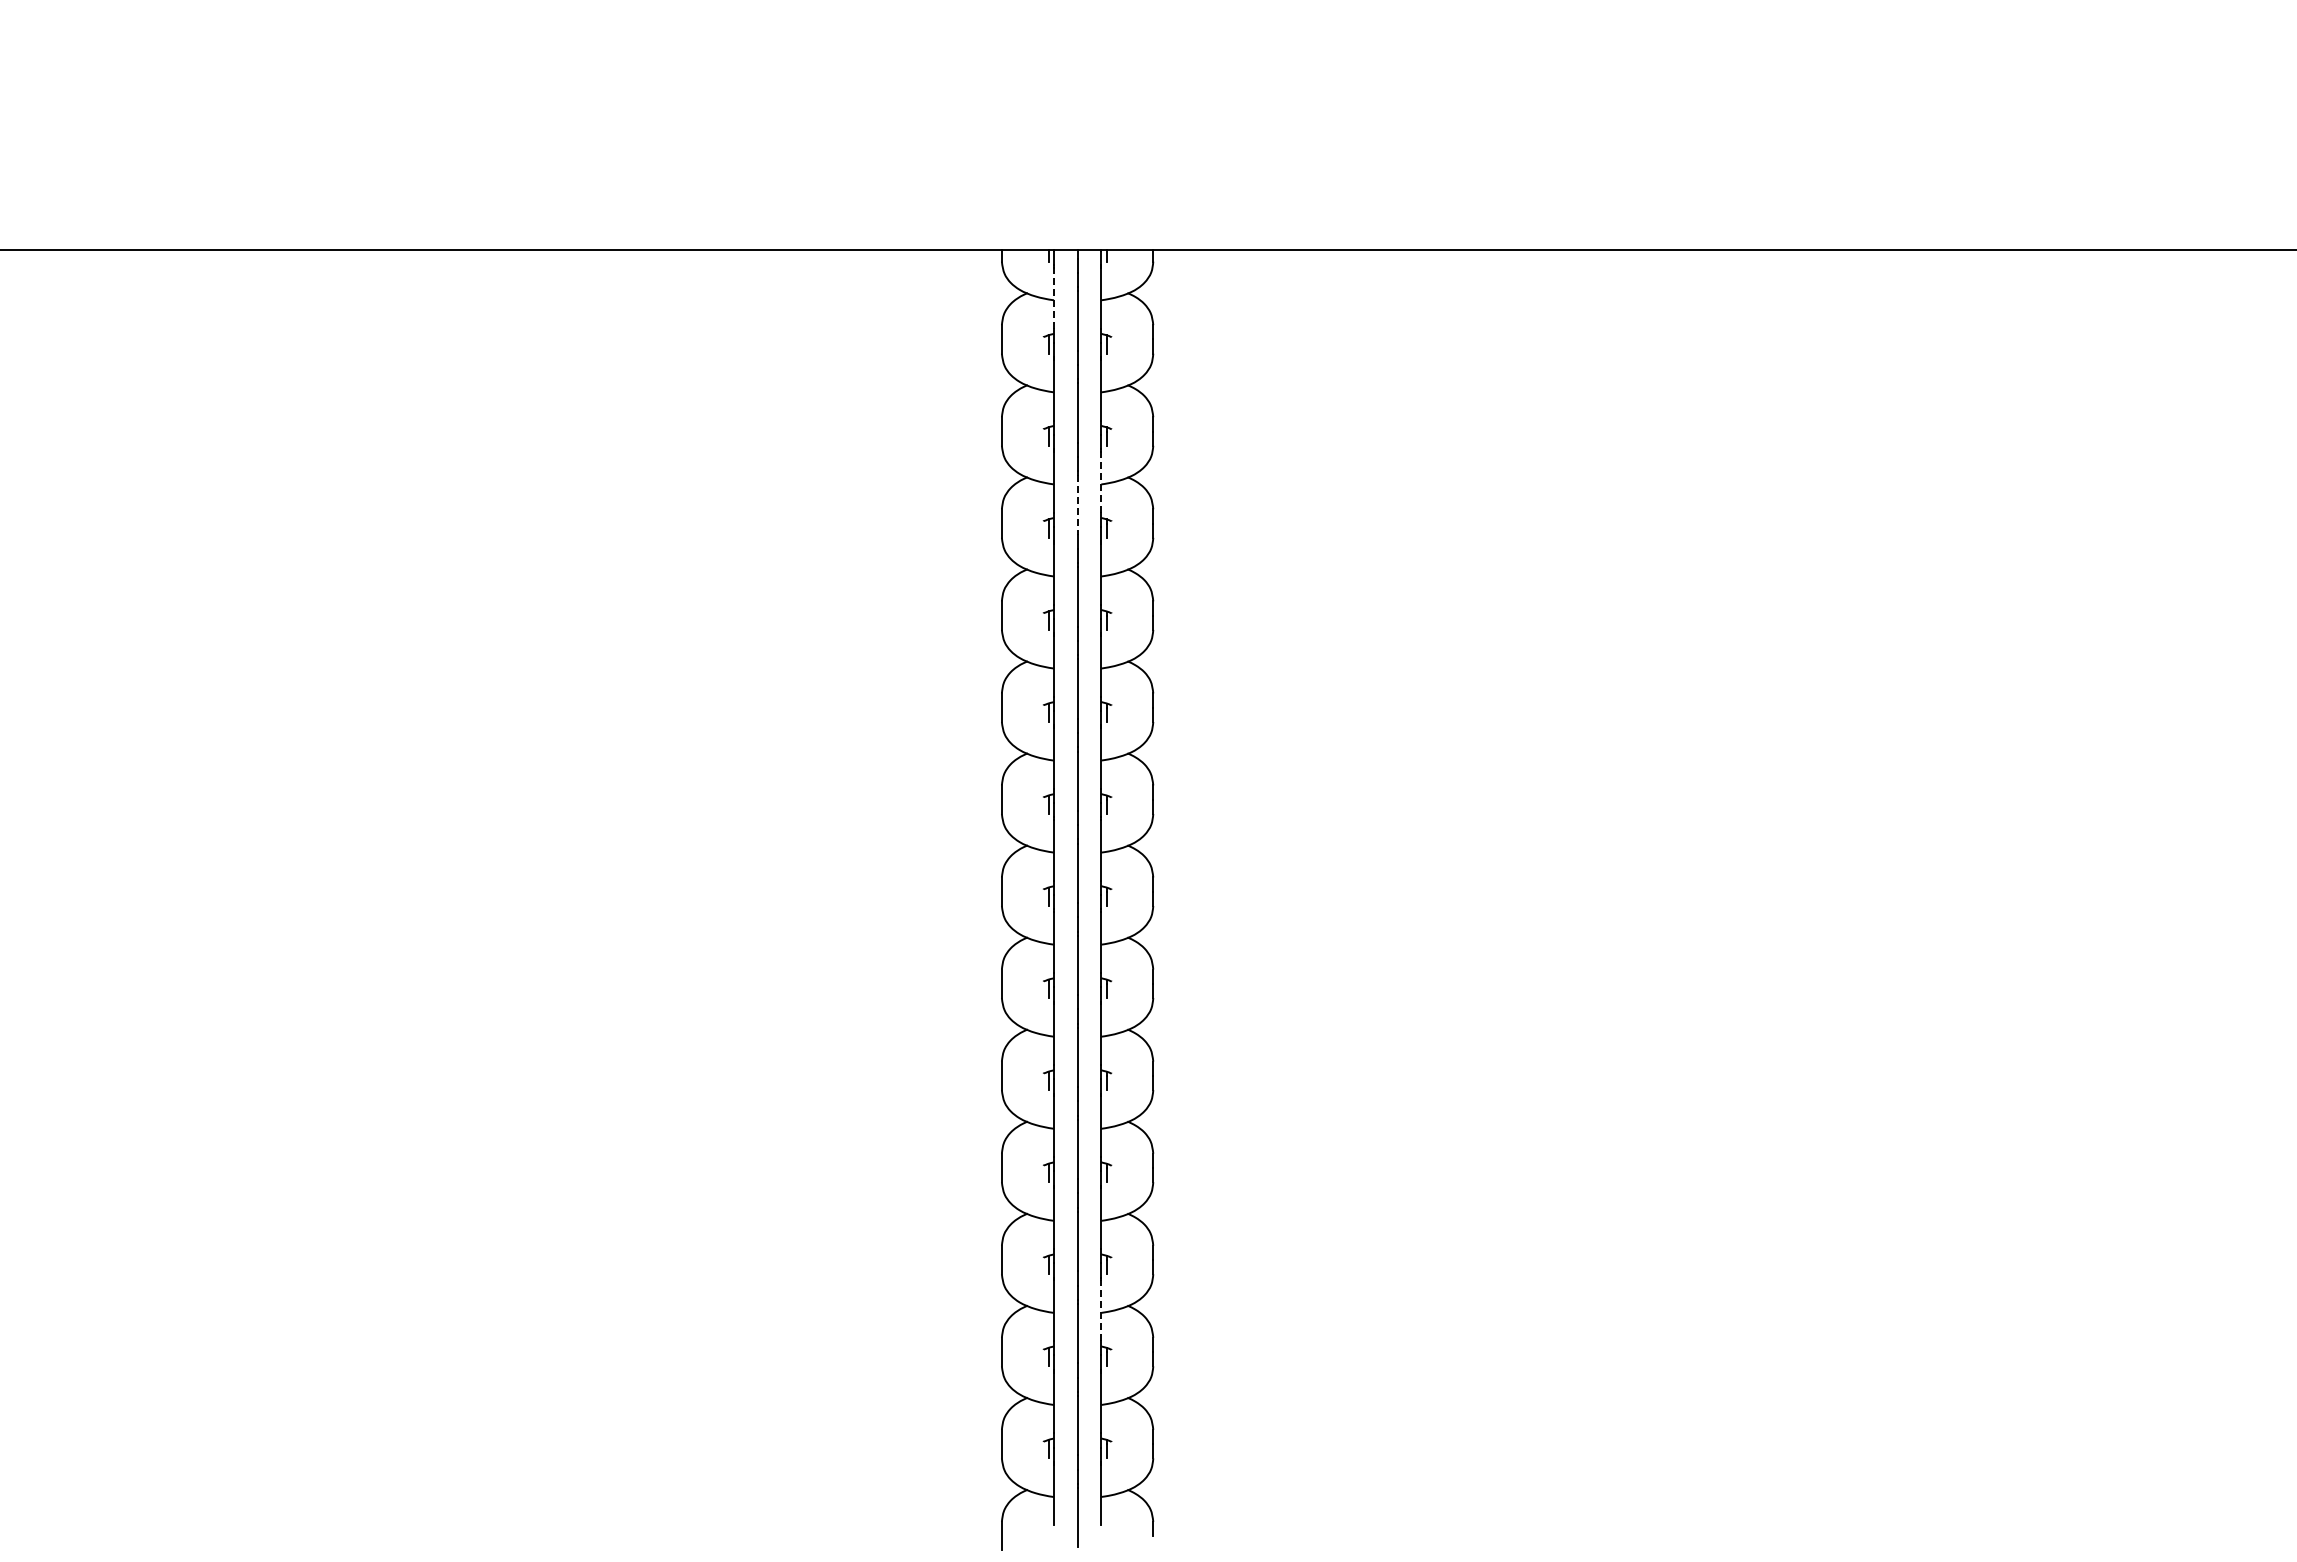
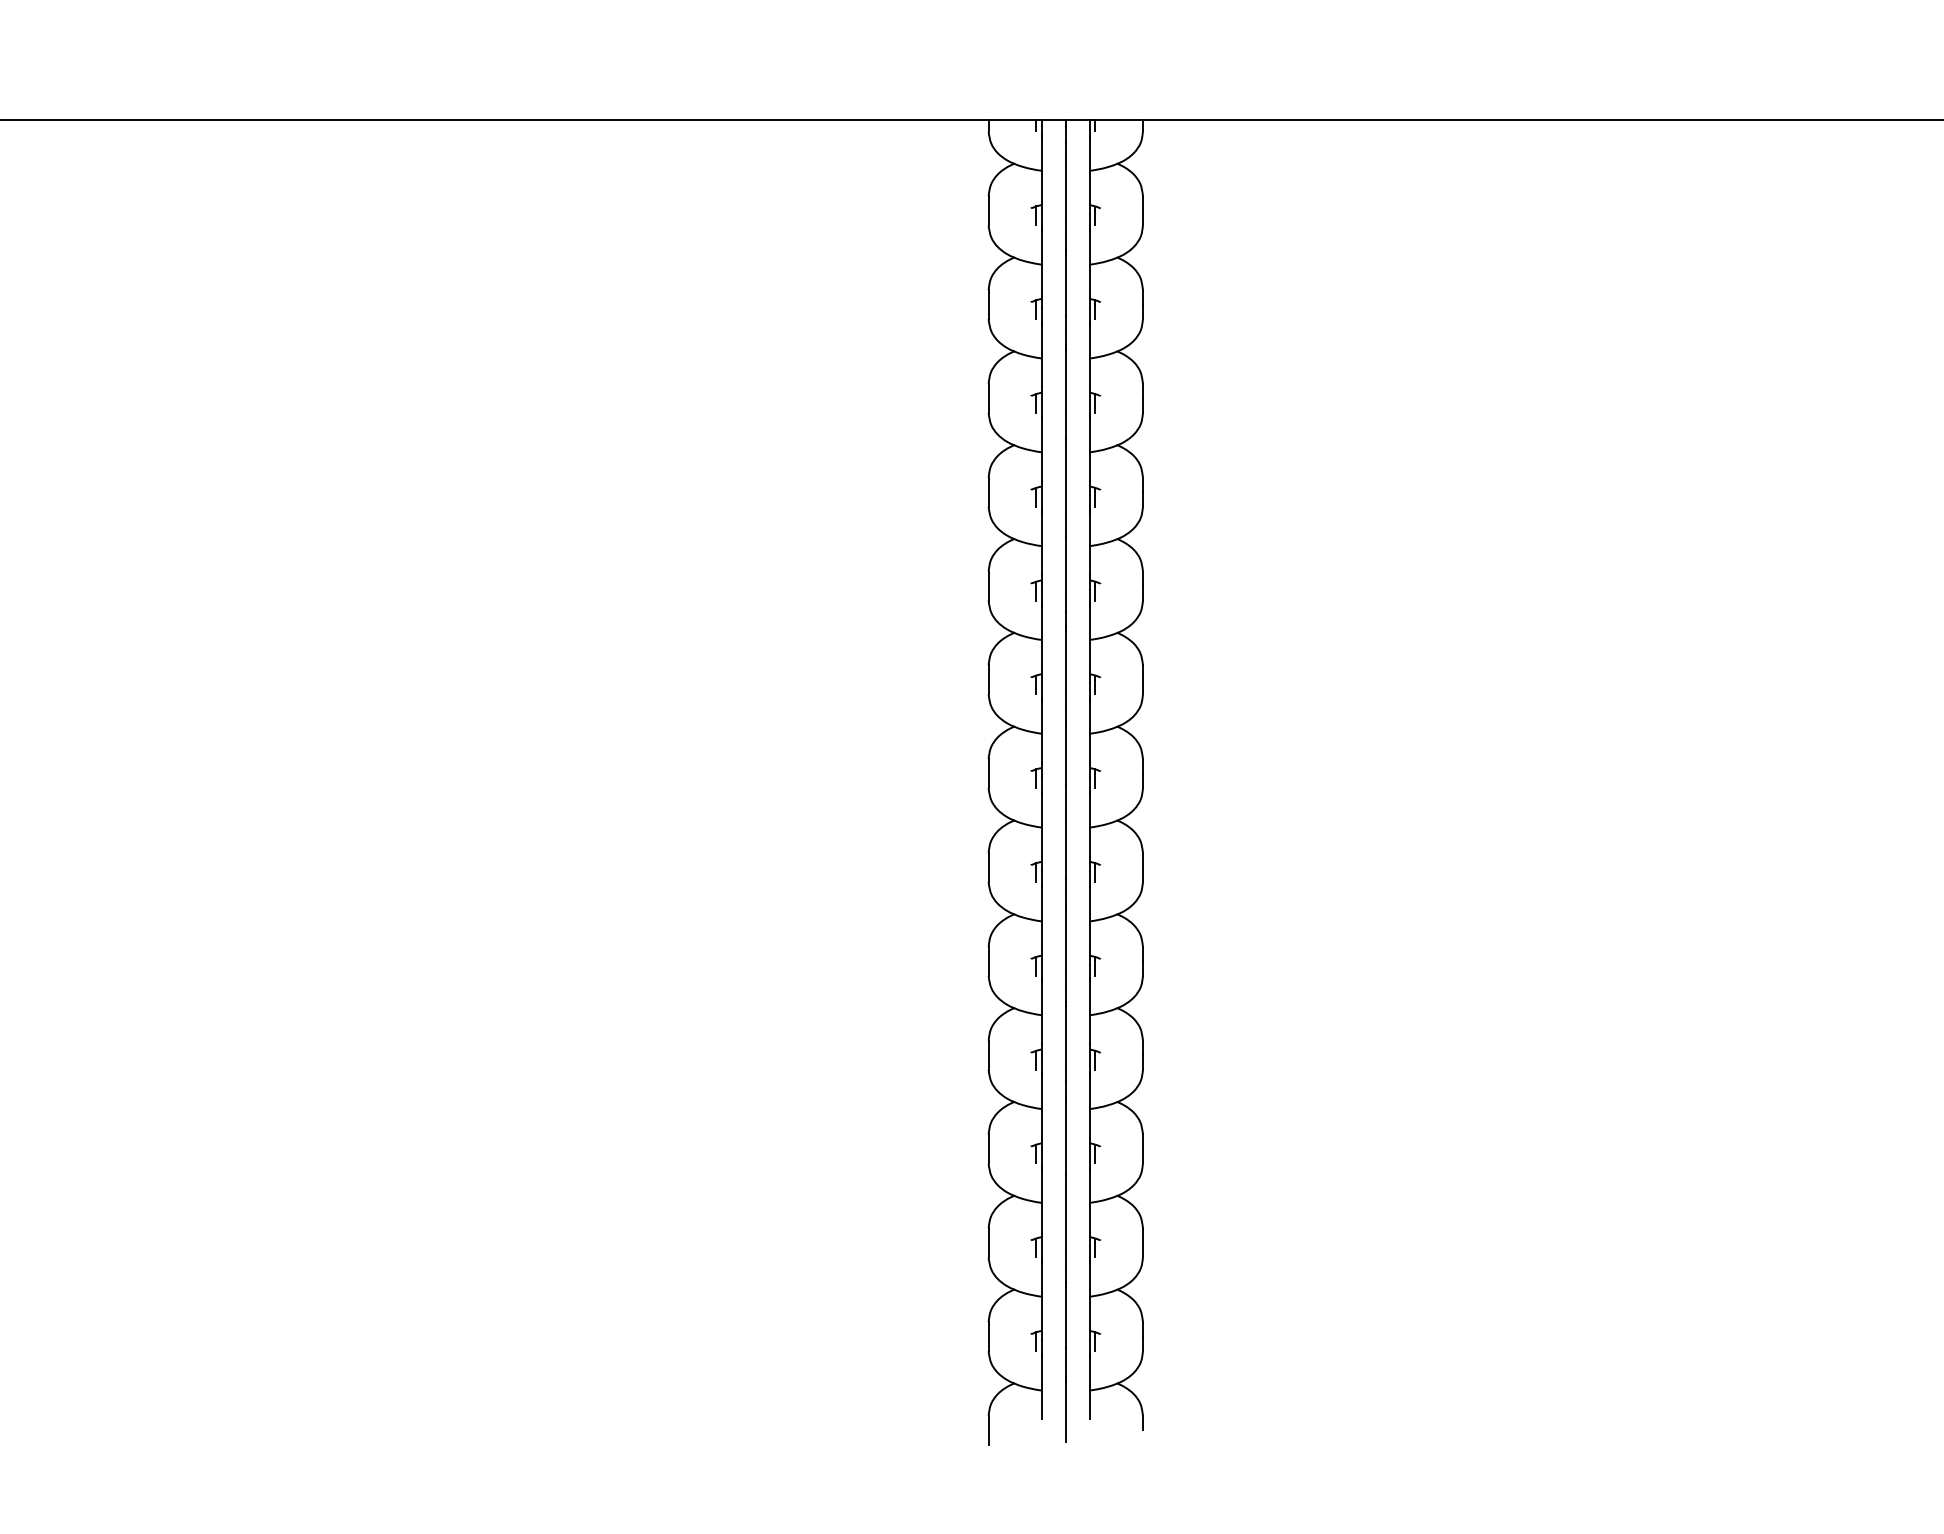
line: (1054, 297) -> (1042, 167), dashed -> solid
line: (1100, 482) -> (1089, 356), dashed -> solid
line: (1077, 505) -> (1065, 379), dashed -> solid
line: (1100, 1310) -> (1089, 1200), dashed -> solid

